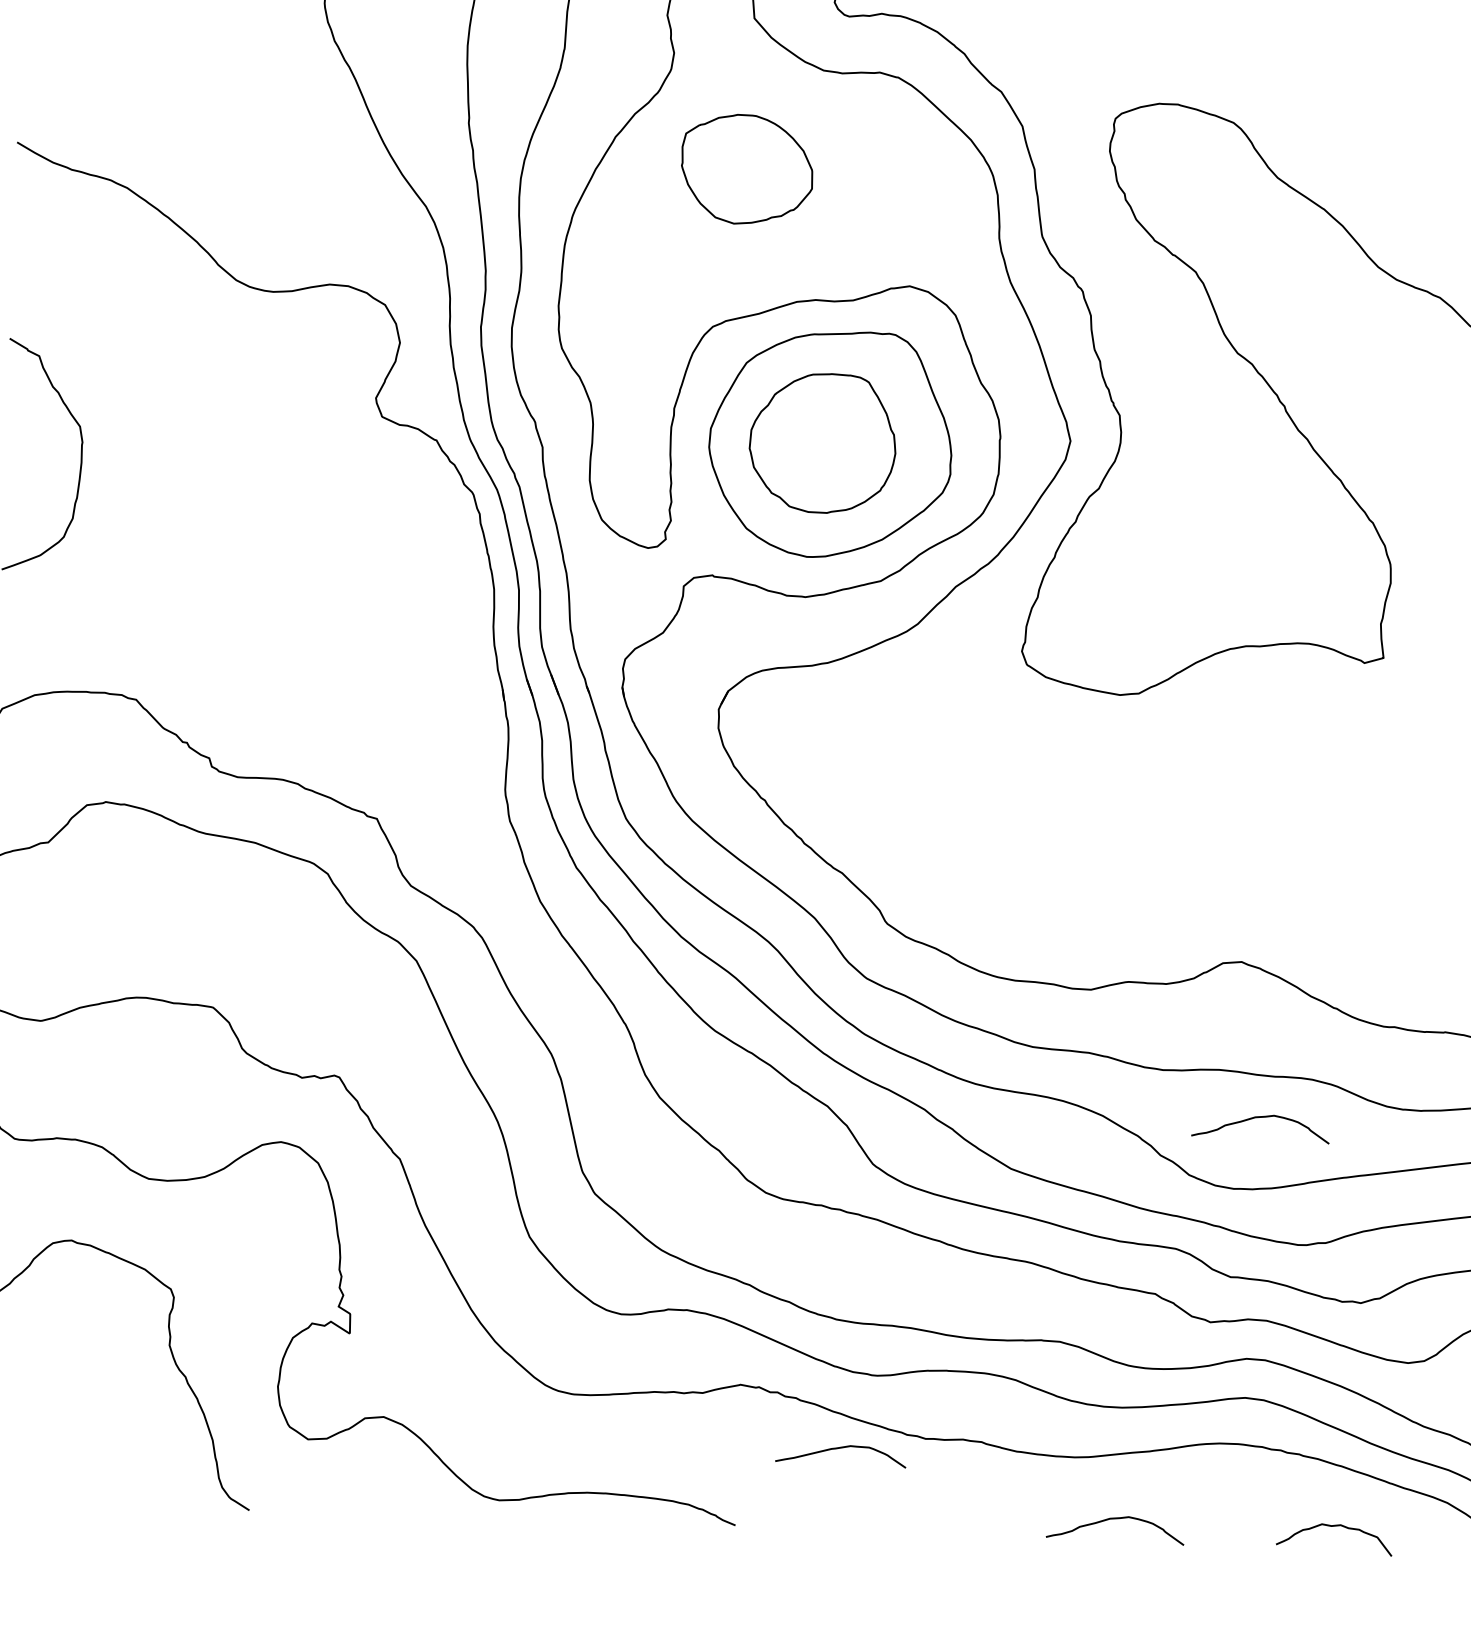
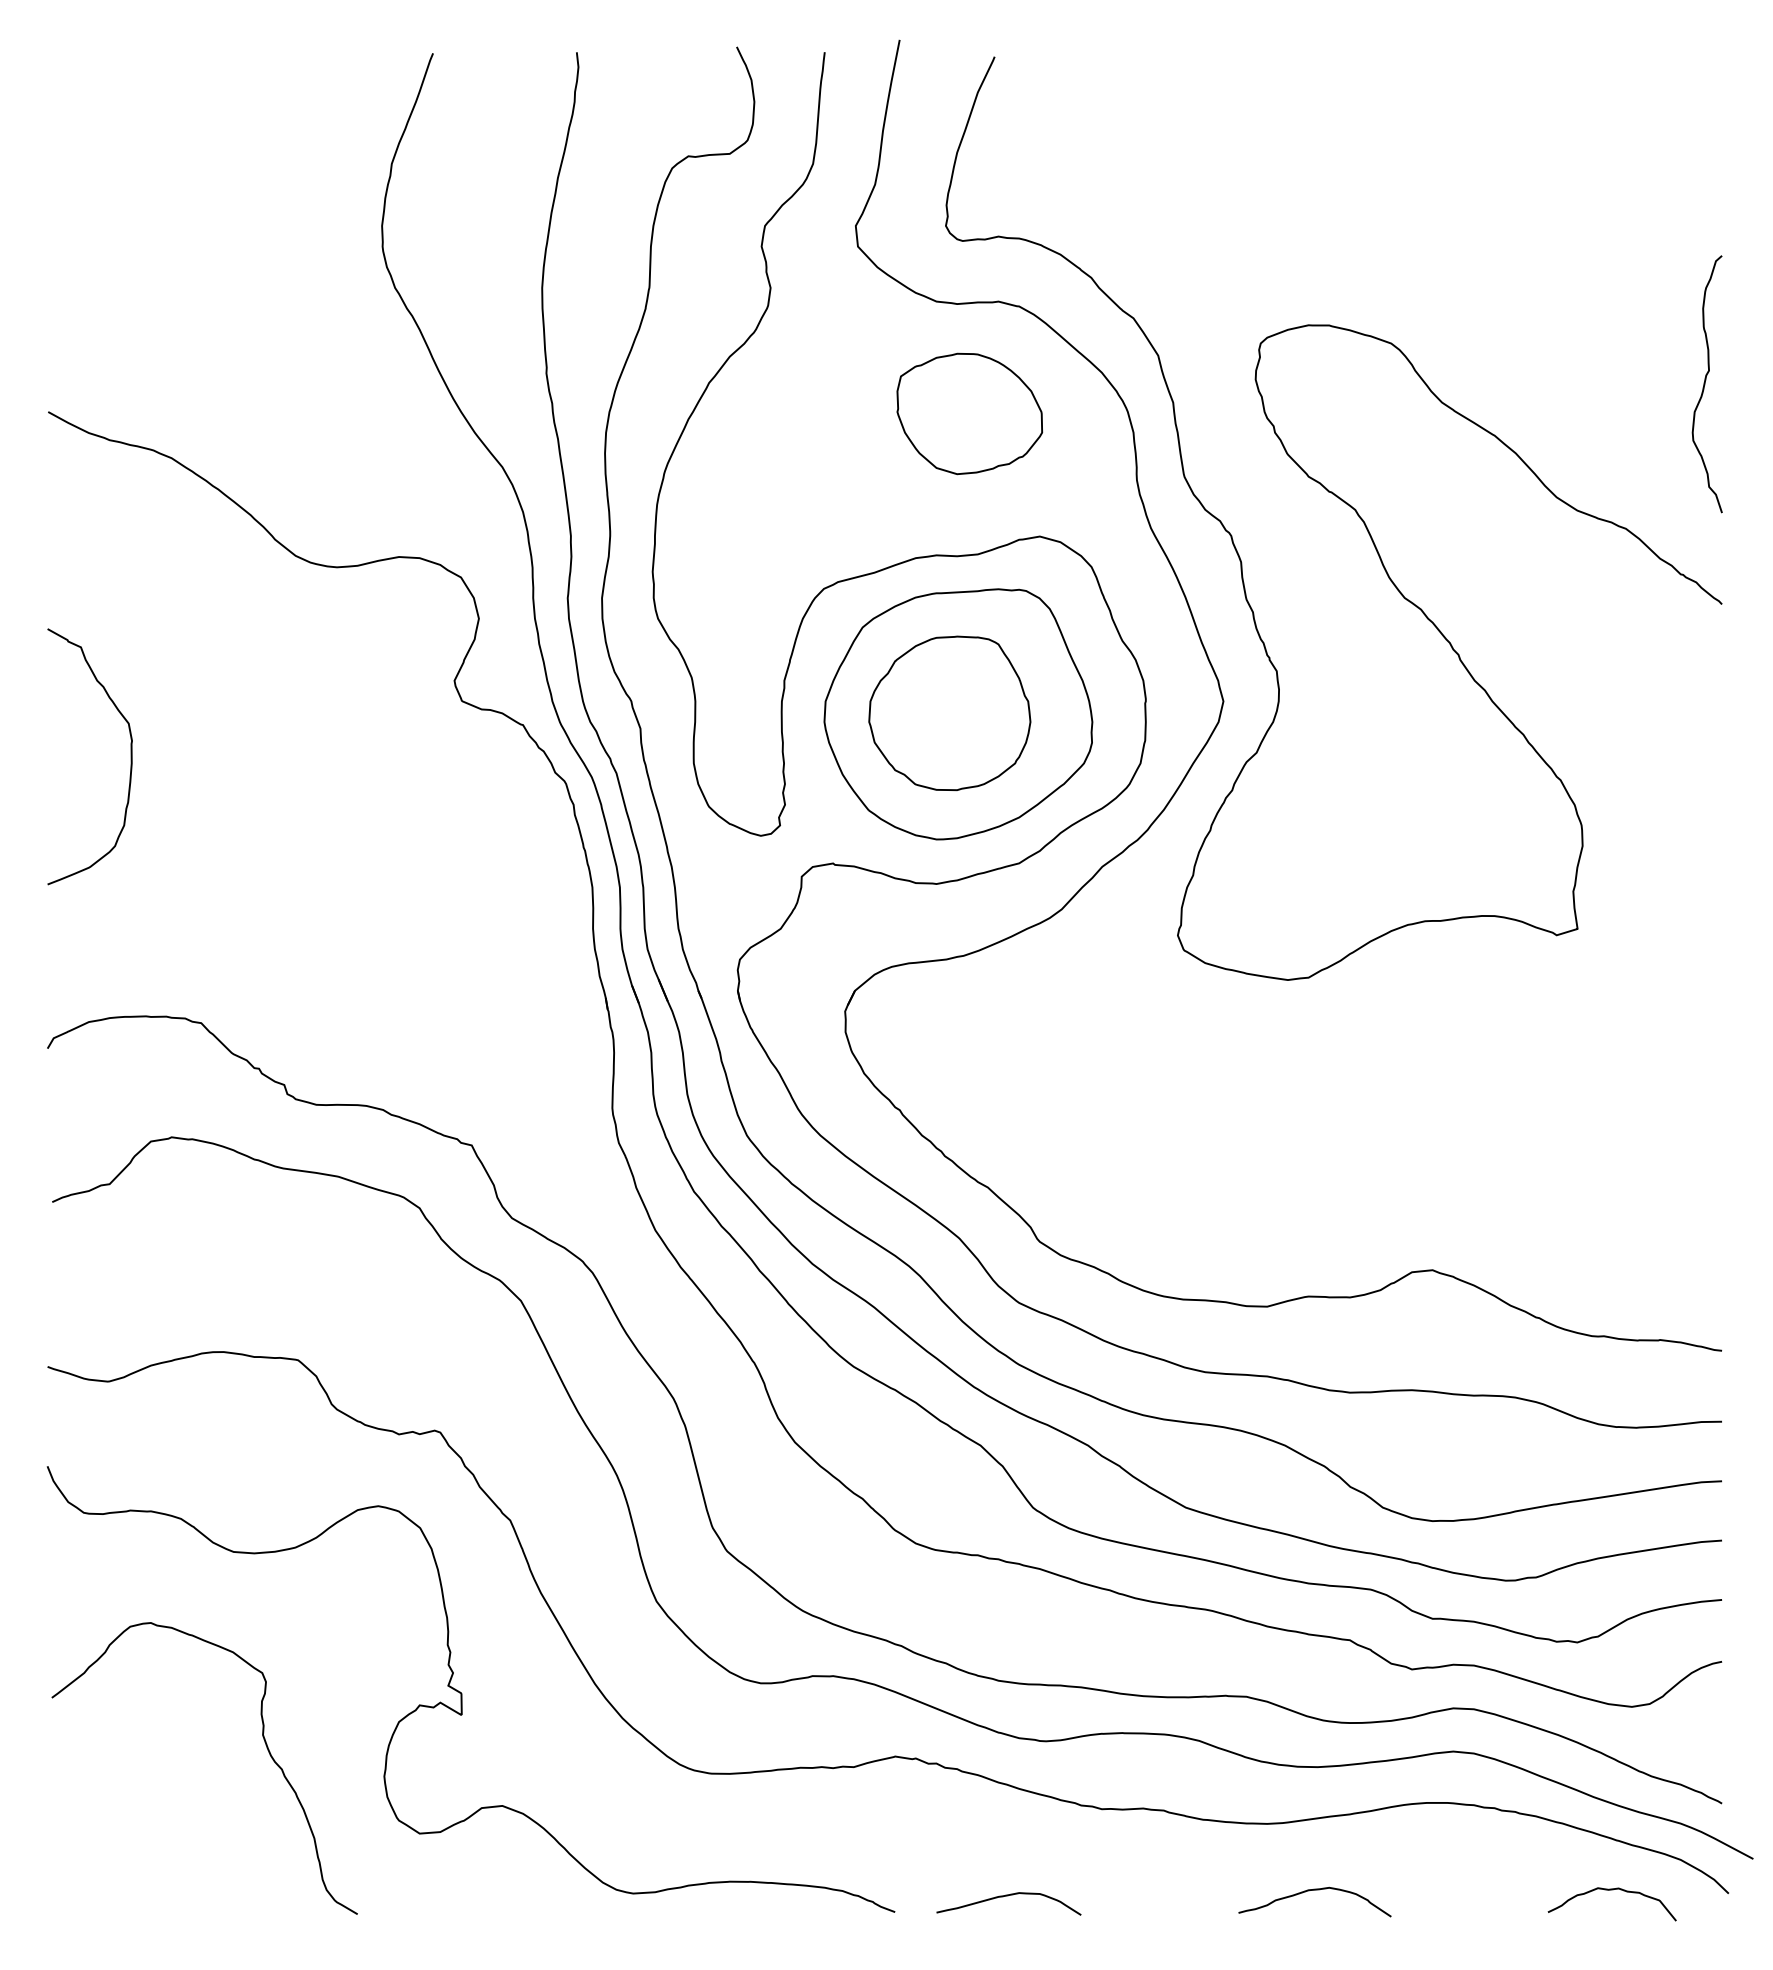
part: (746, 169) -> (969, 413), moved
curve: (1260, 1117) -> (1459, 1441), removed
curve: (840, 1448) -> (1008, 1896), moved
curve: (1334, 1526) -> (1611, 1890), moved

